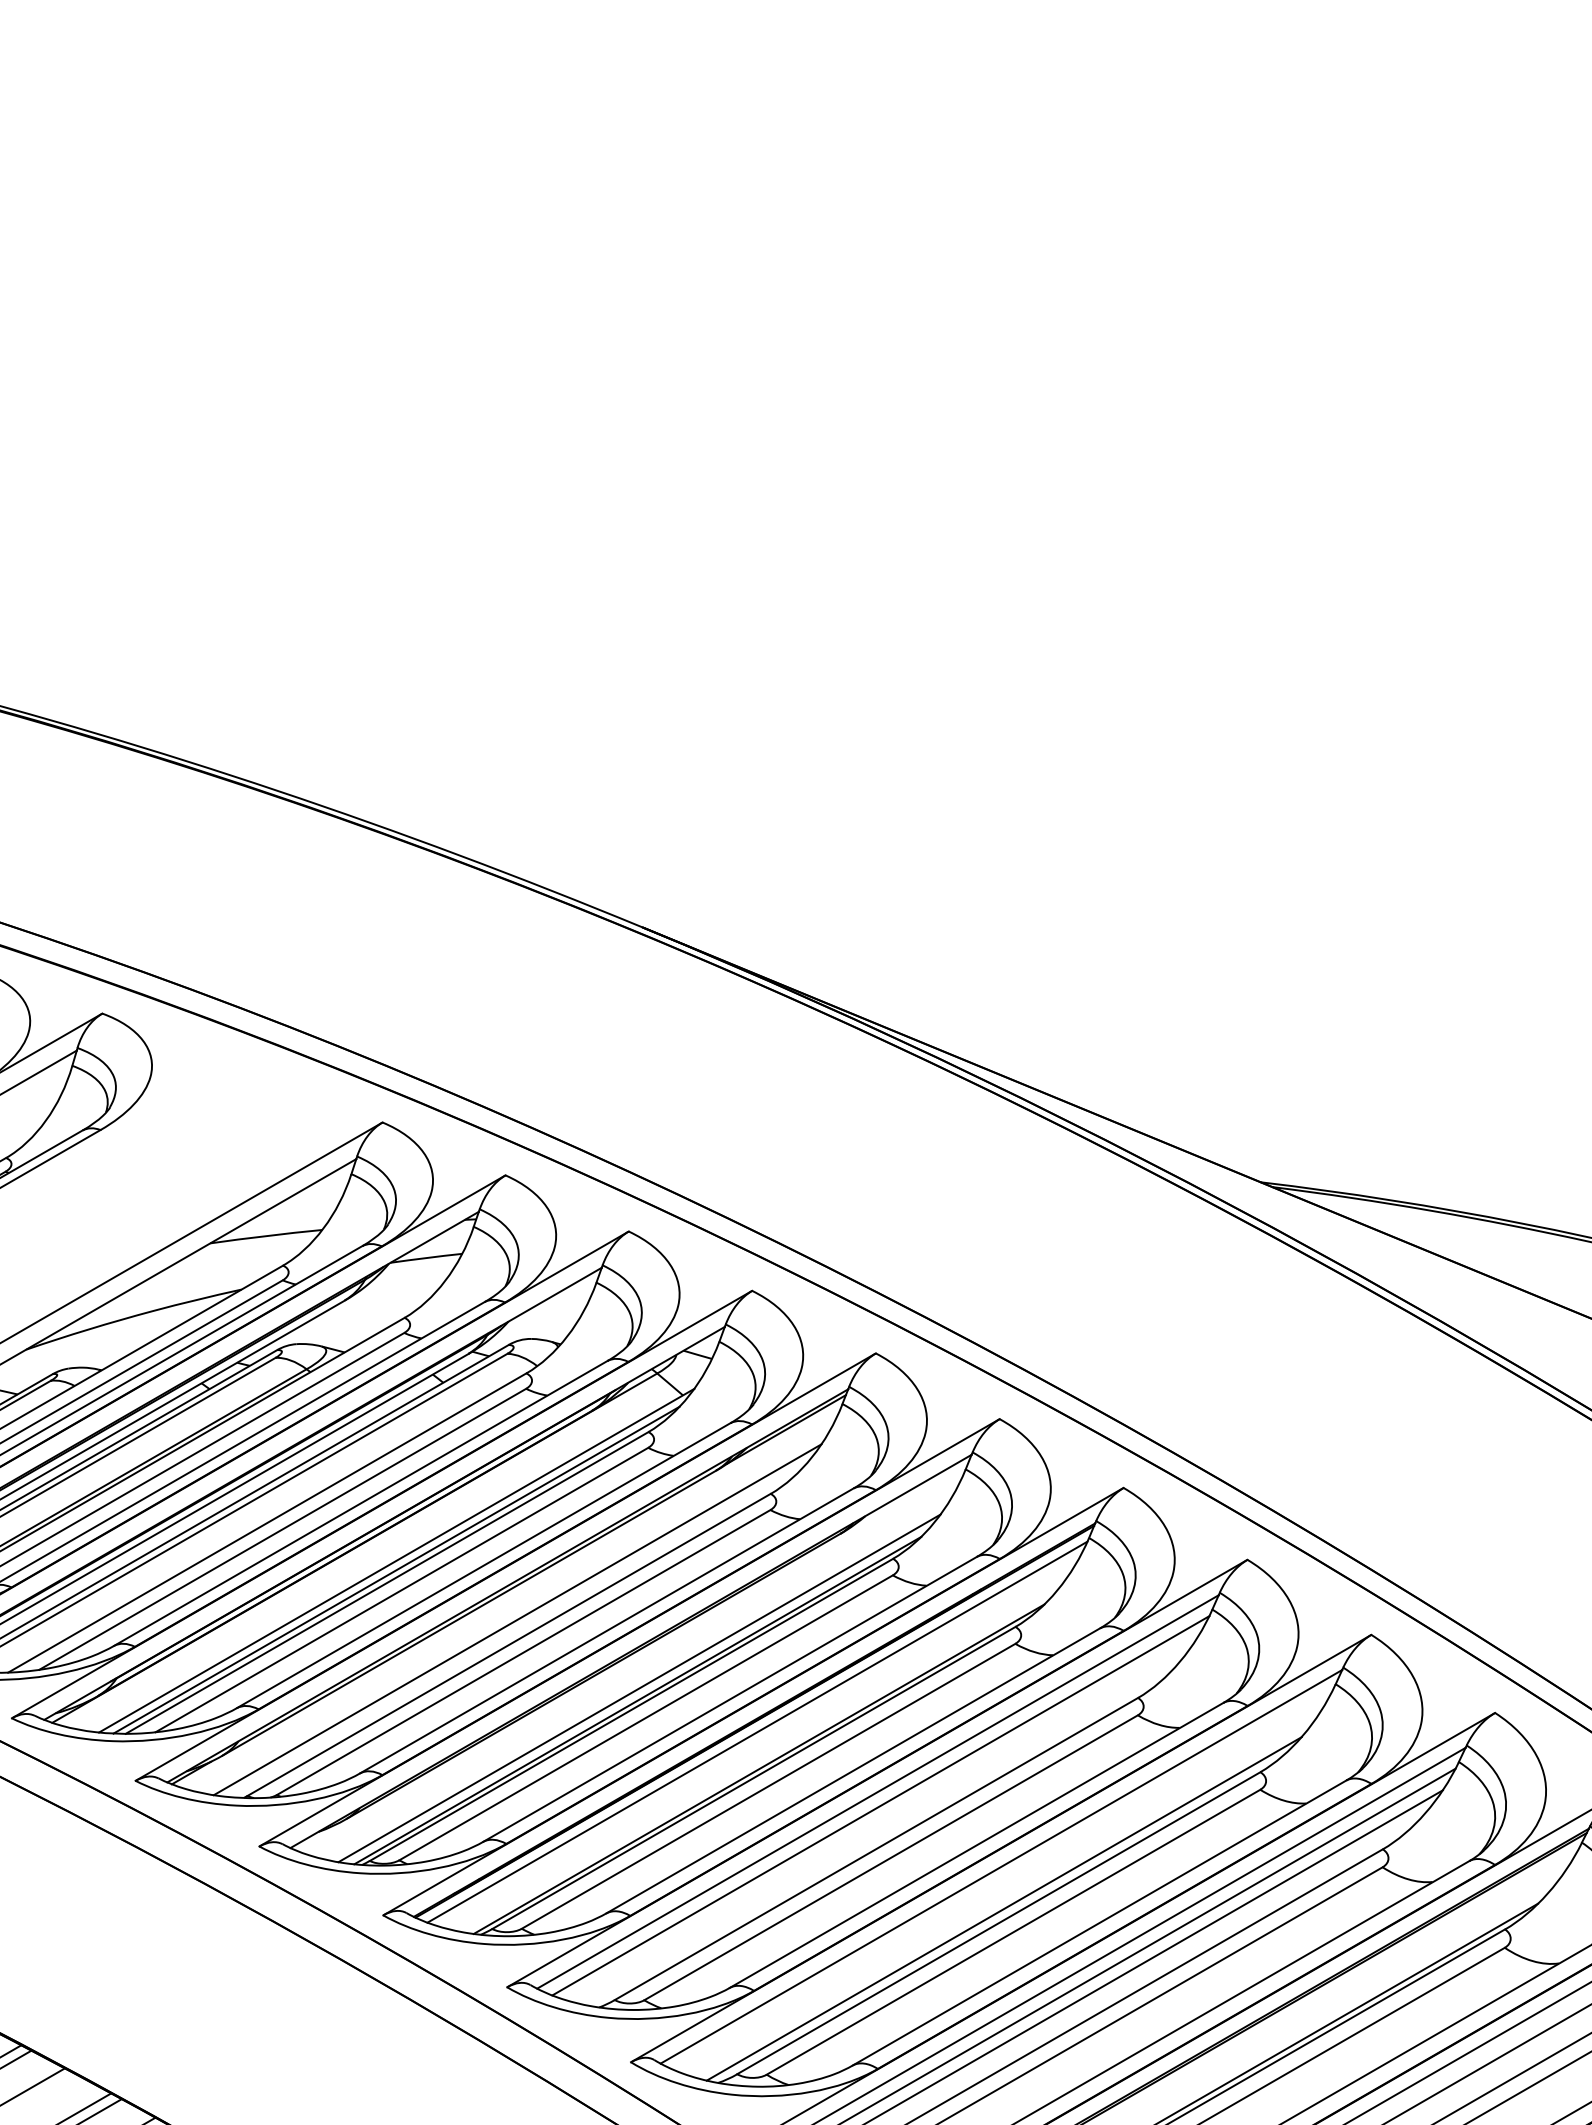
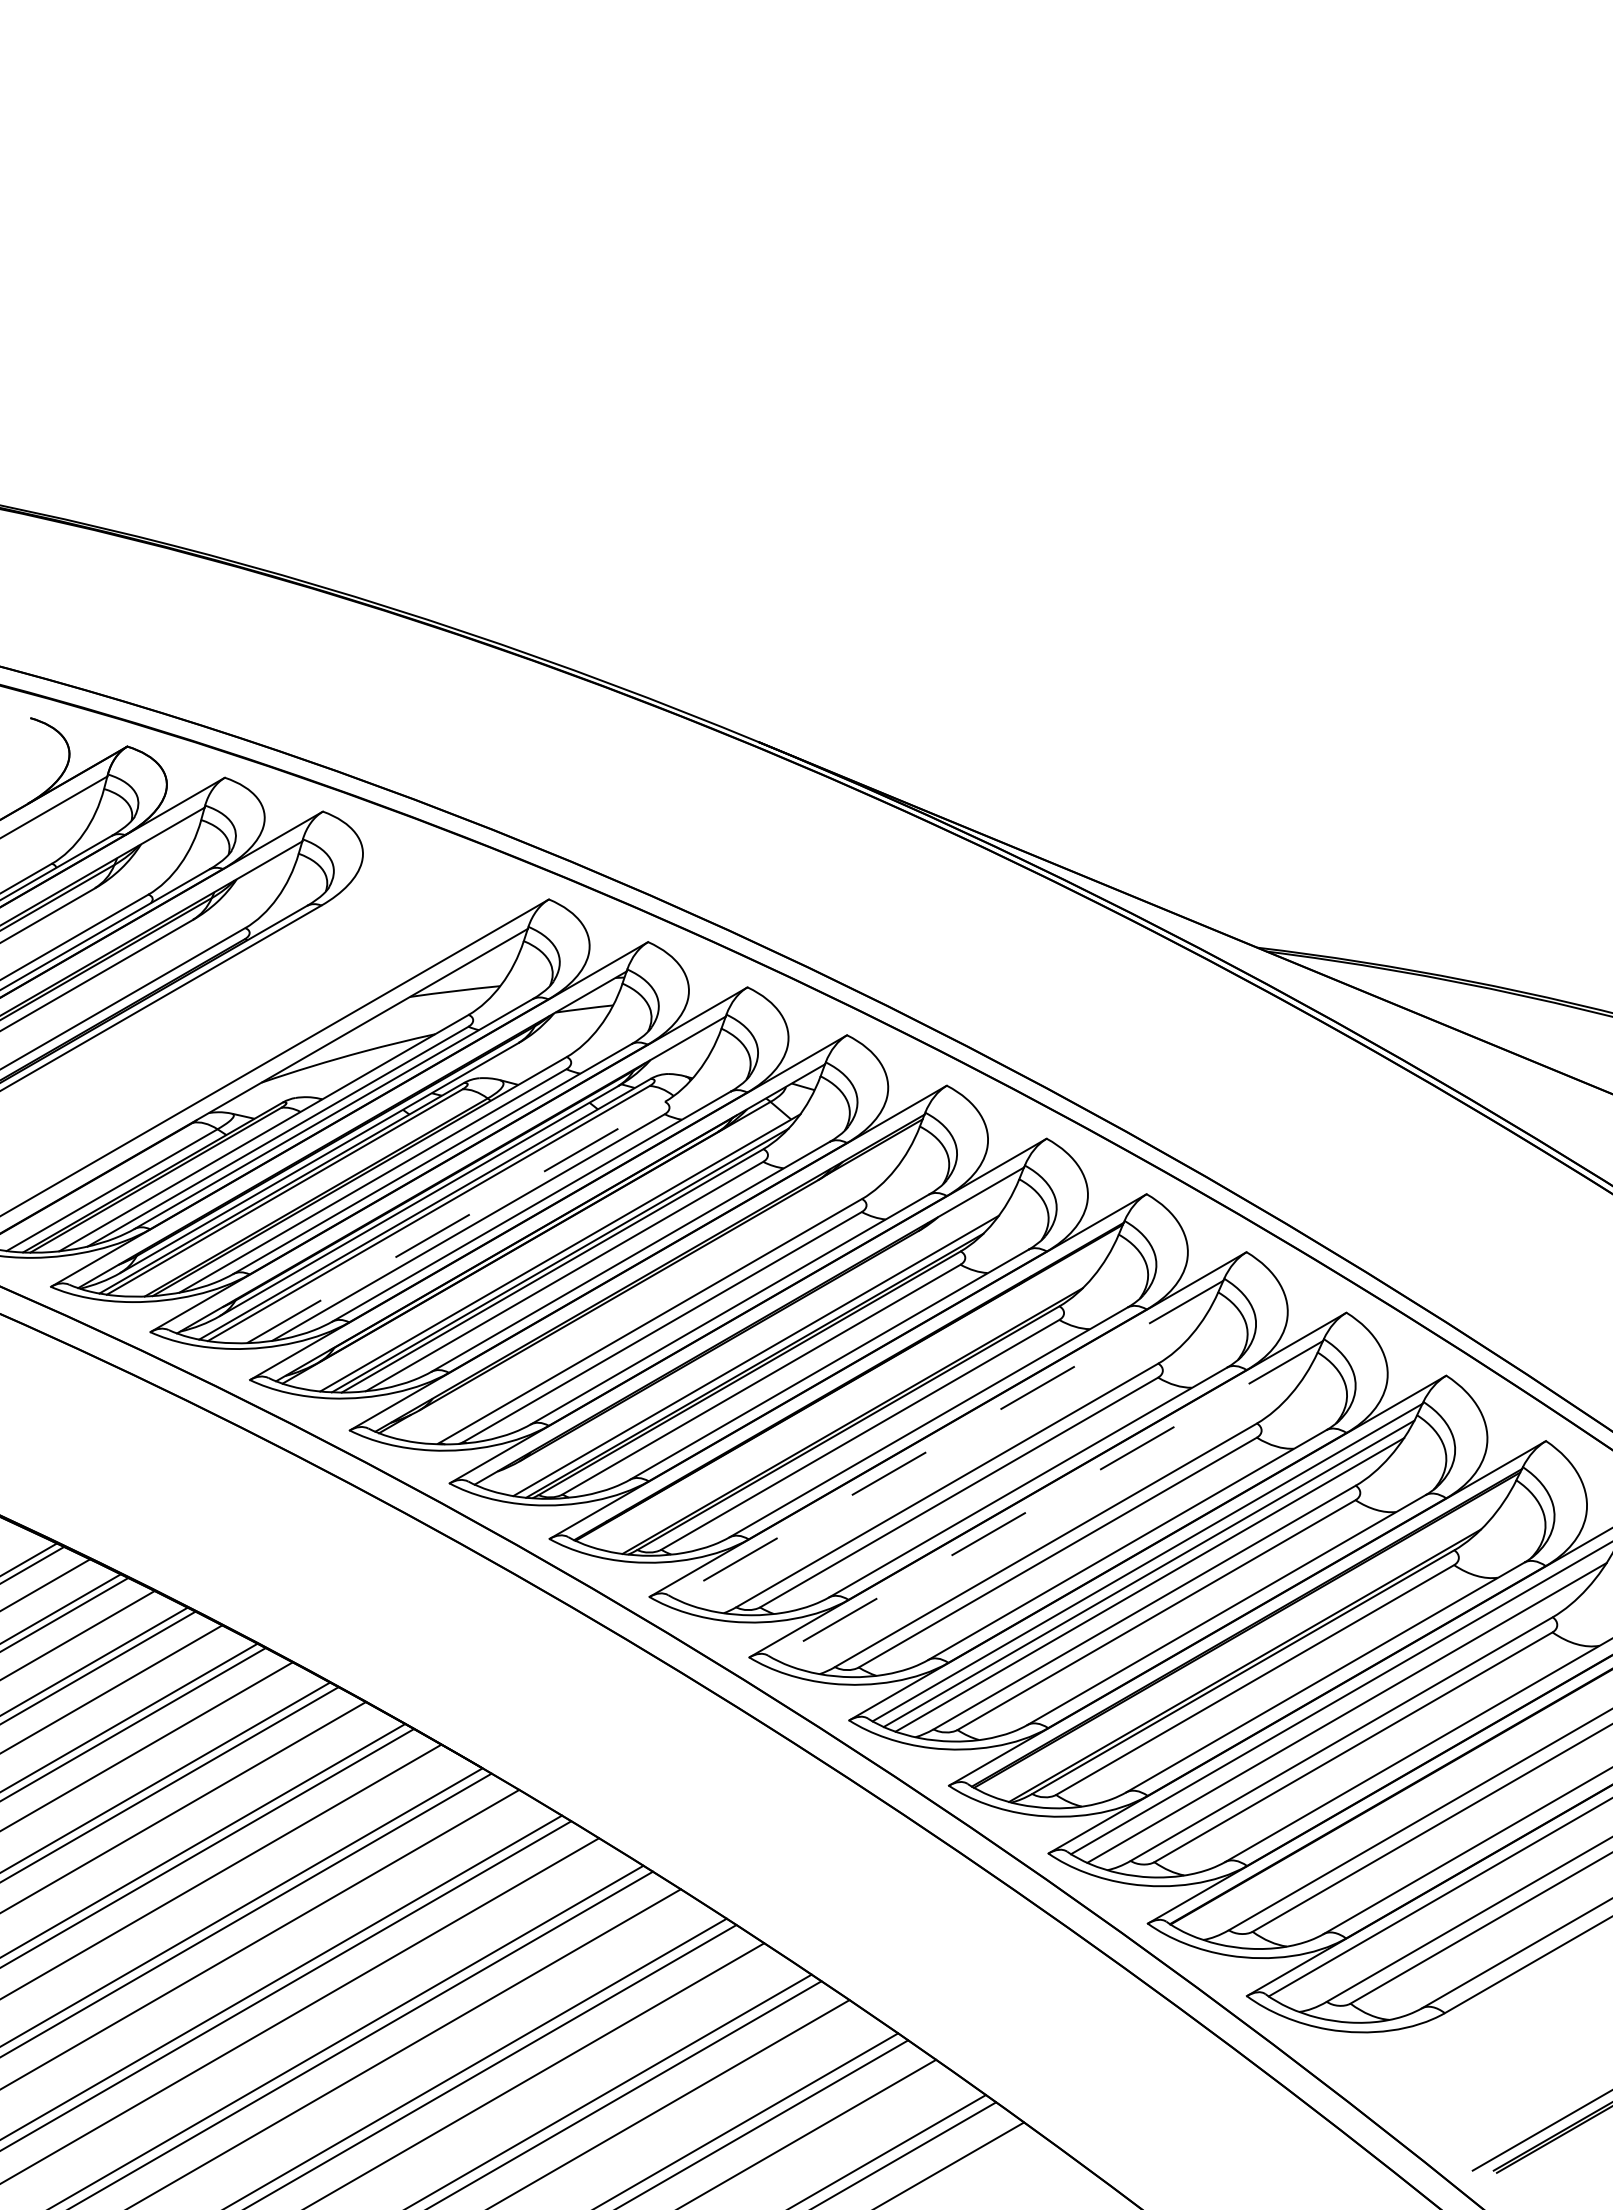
line: (267, 1523) -> (456, 1222), solid -> dashed
line: (517, 1619) -> (657, 1300), removed
line: (757, 1731) -> (851, 1390), removed
line: (877, 1792) -> (948, 1439), solid -> dashed
line: (880, 1805) -> (950, 1450), removed
line: (1000, 1867) -> (1047, 1500), solid -> dashed
line: (1004, 1908) -> (1050, 1533), removed

